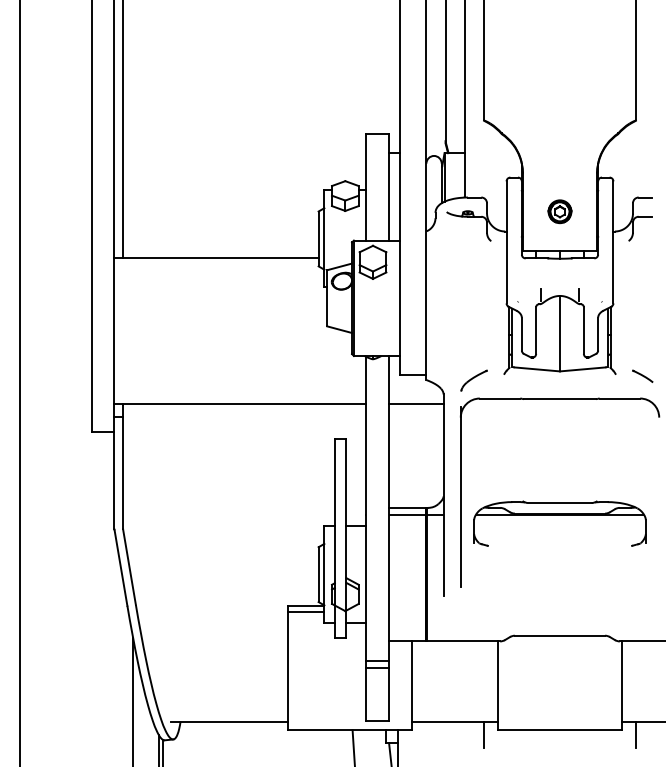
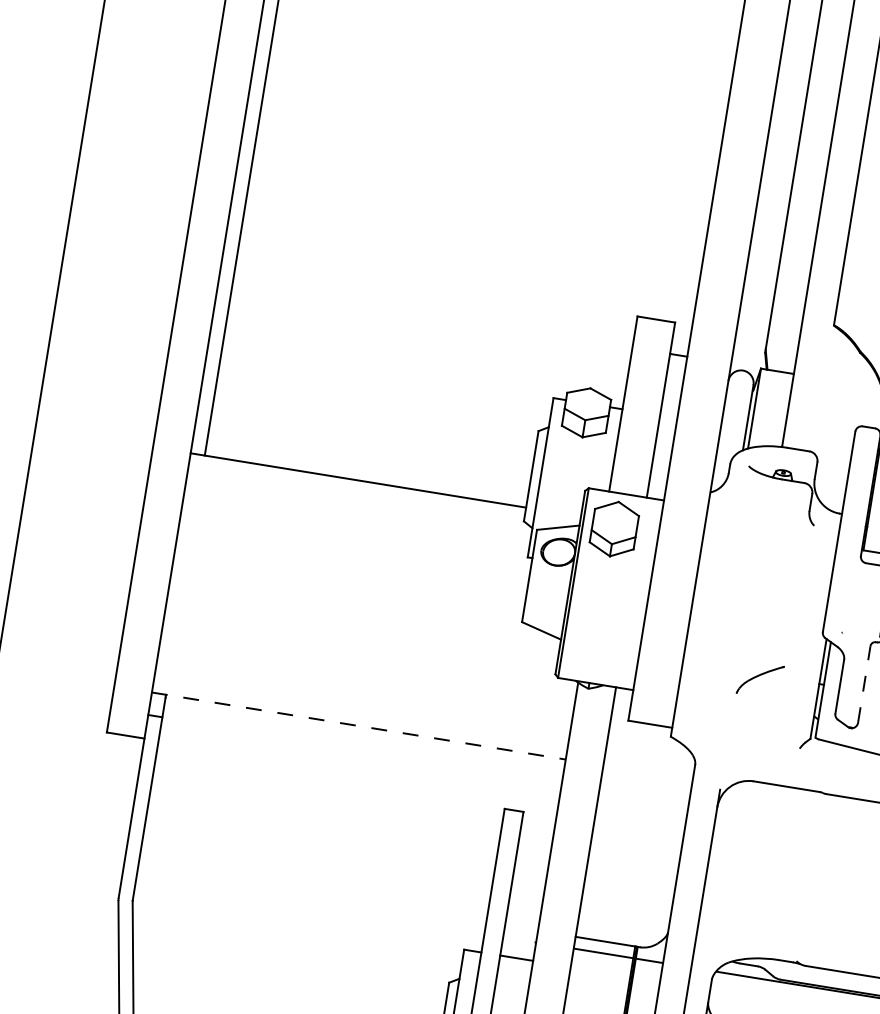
line: (536, 330) -> (864, 684), solid -> dashed
part: (473, 380) -> (759, 679), moved
line: (240, 403) -> (359, 725), solid -> dashed
line: (416, 403) -> (648, 772), removed

